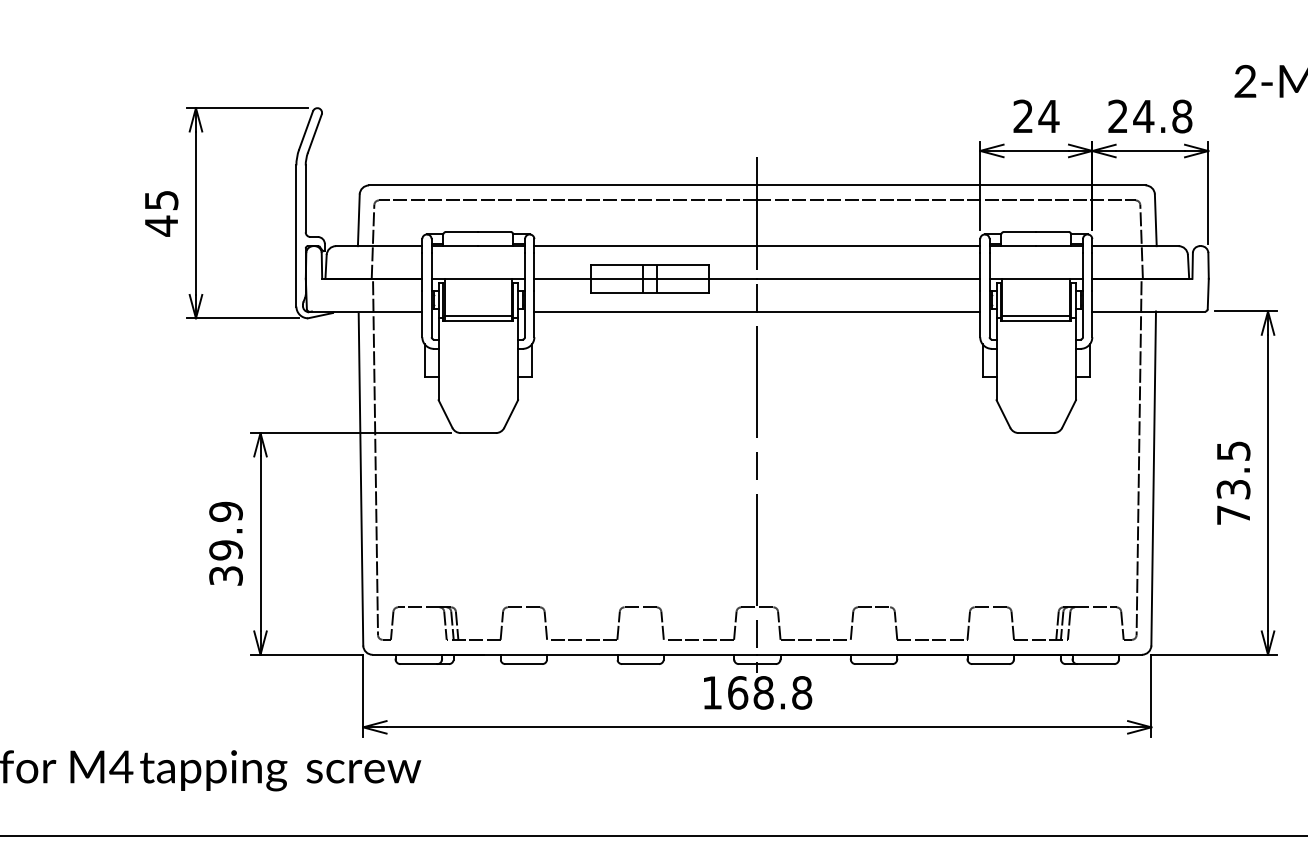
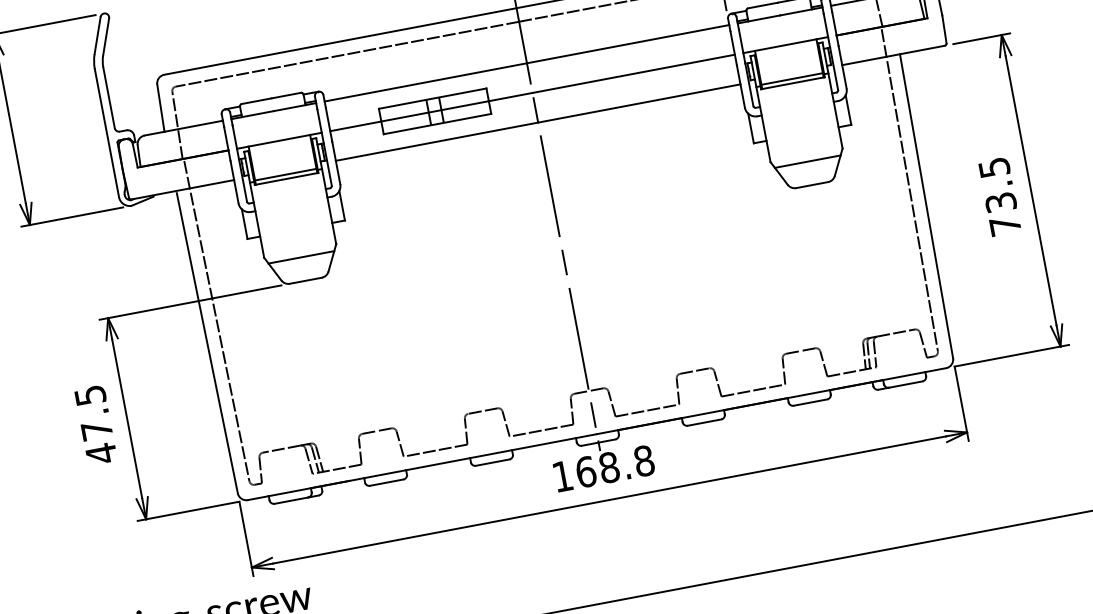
line: (478, 407) -> (301, 257), added
line: (1036, 407) -> (808, 161), added
text: (225, 543) -> (95, 424), 39.9 -> 47.5

